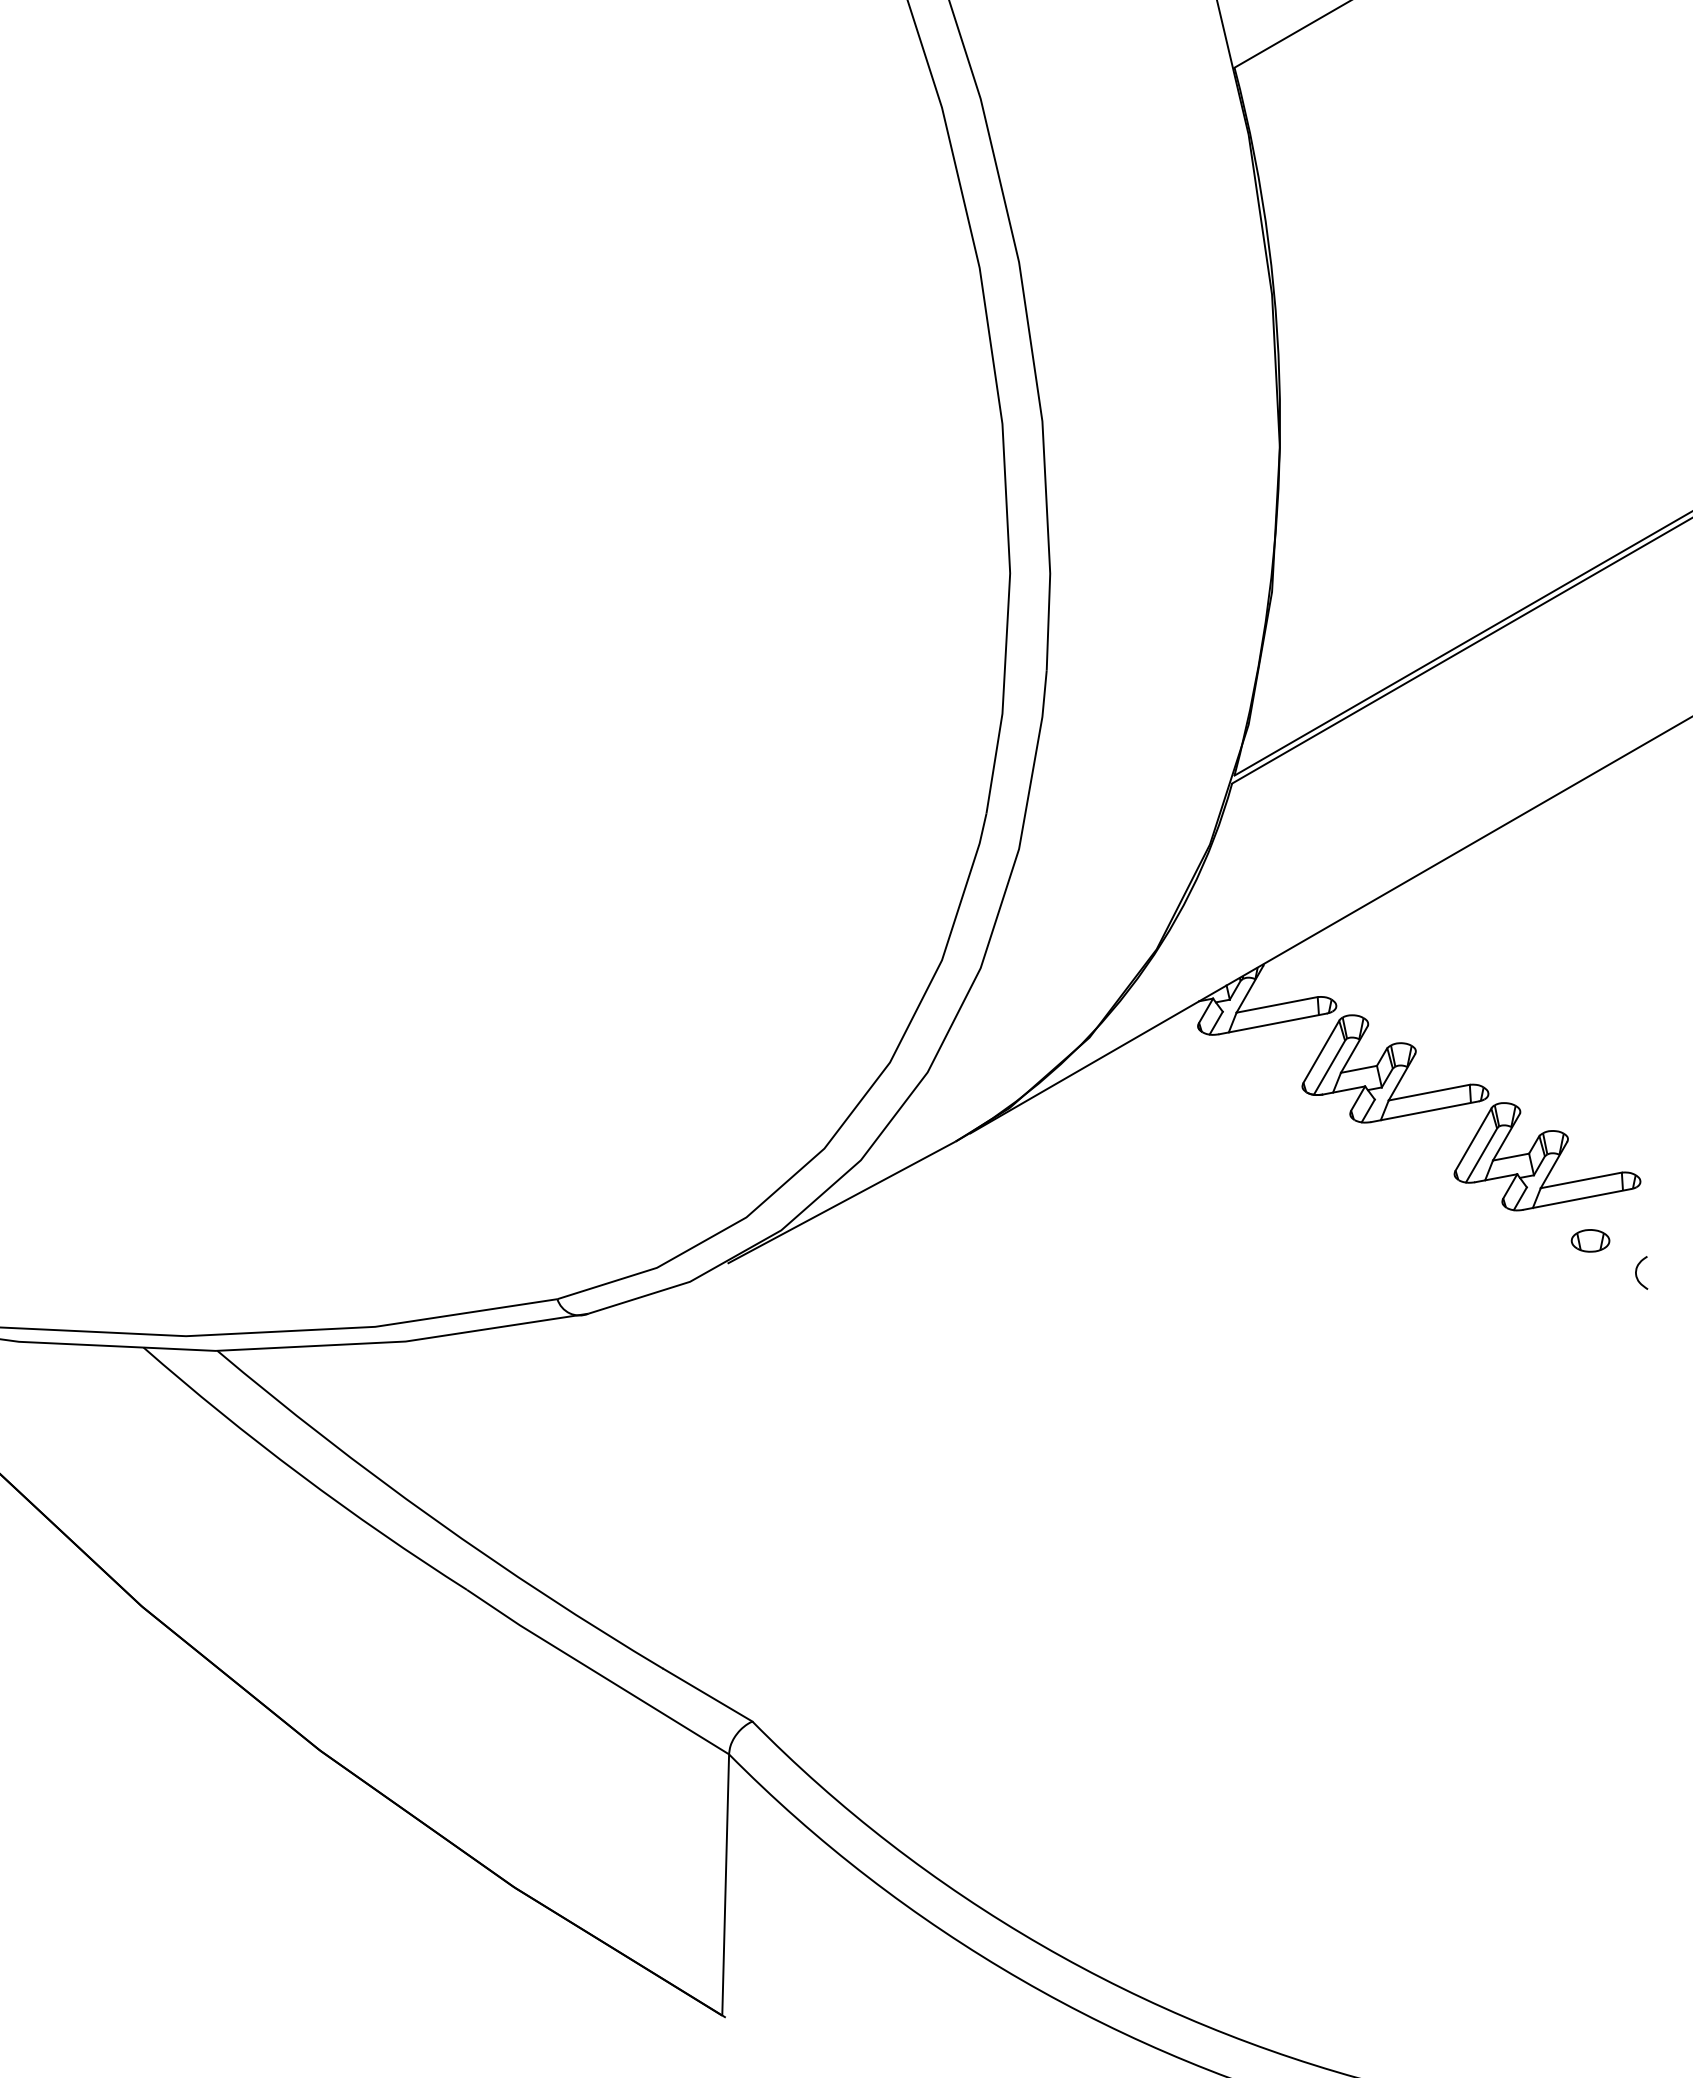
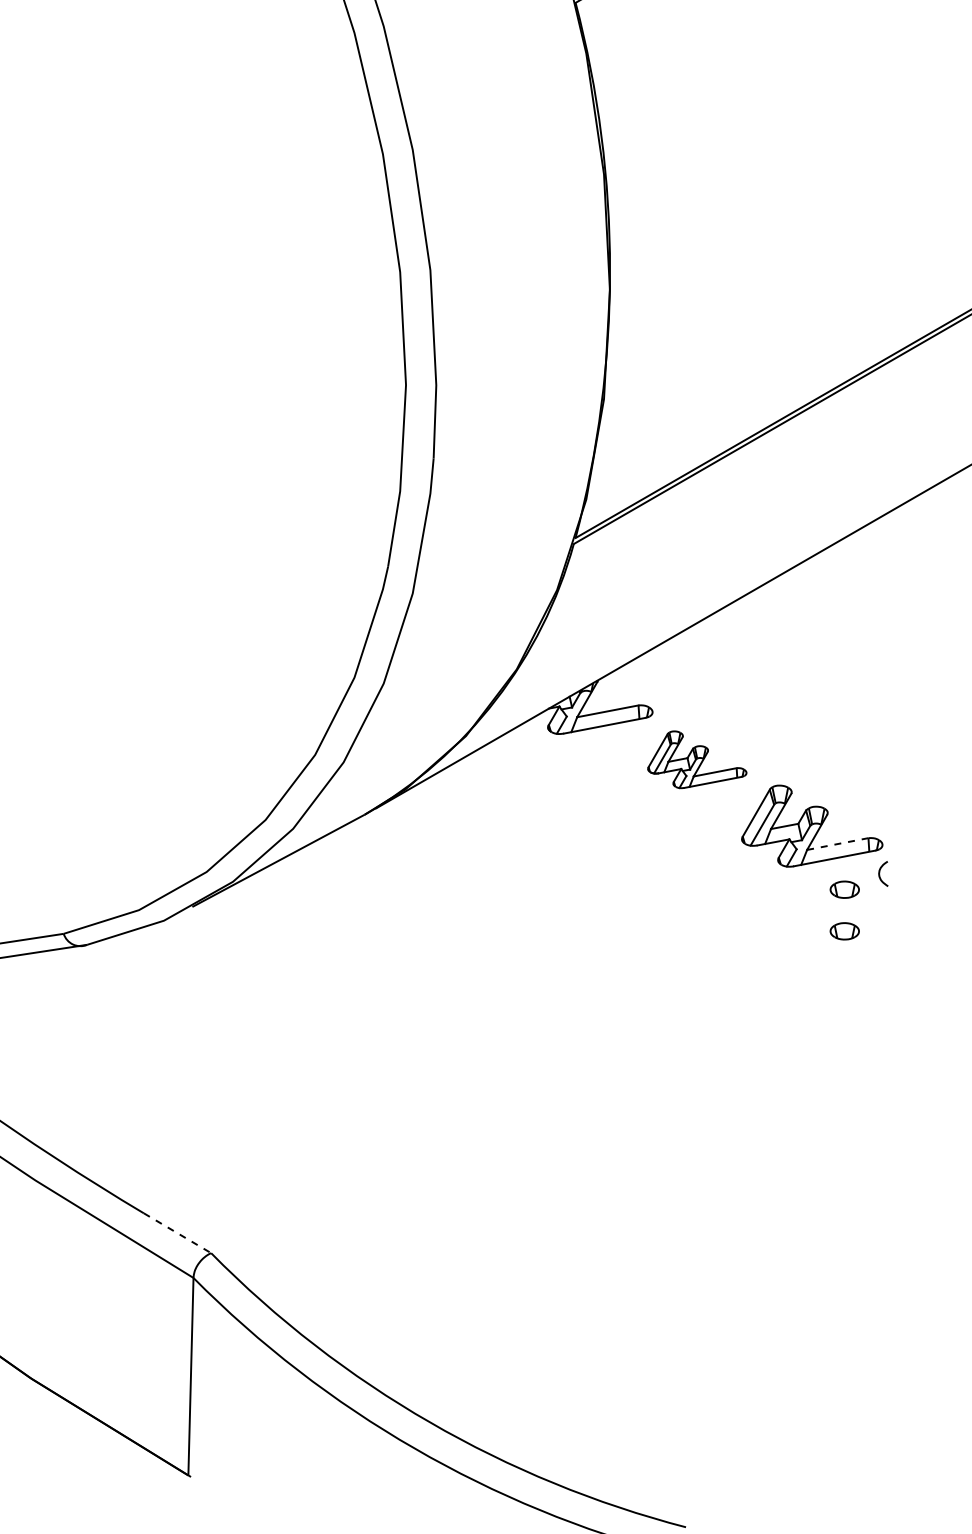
part: (1395, 1068) -> (697, 759), size x0.7
line: (1581, 1180) -> (837, 844), solid -> dashed
curve: (1637, 1270) -> (880, 872), moved
part: (1590, 1295) -> (844, 931), added
line: (707, 1695) -> (177, 1233), solid -> dashed

